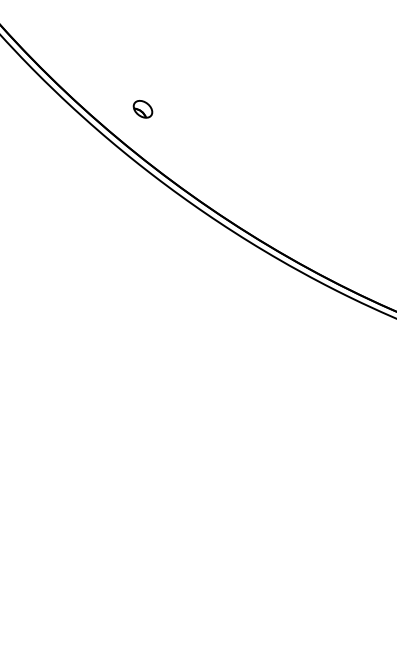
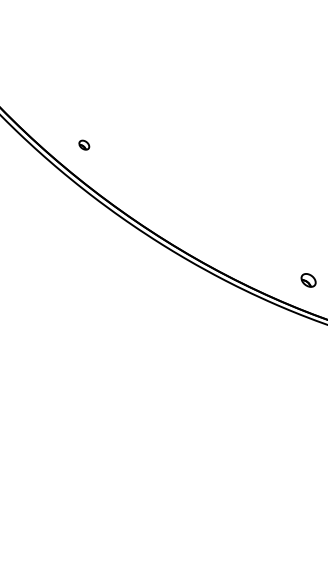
part: (143, 108) -> (84, 144), size x0.7

